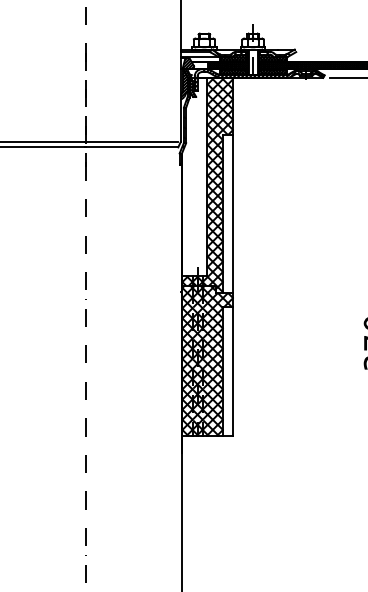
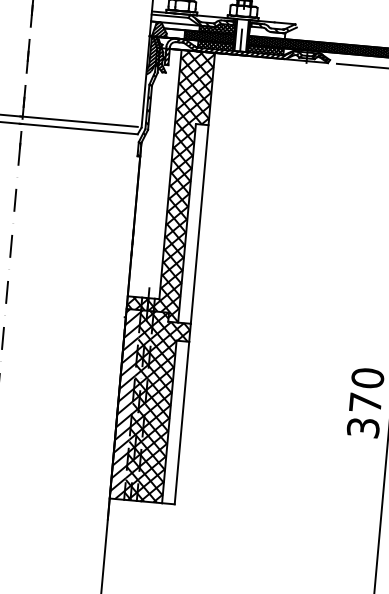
hatch: (273, 58) -> (267, 33), removed
hatch: (187, 360) -> (125, 403), removed

